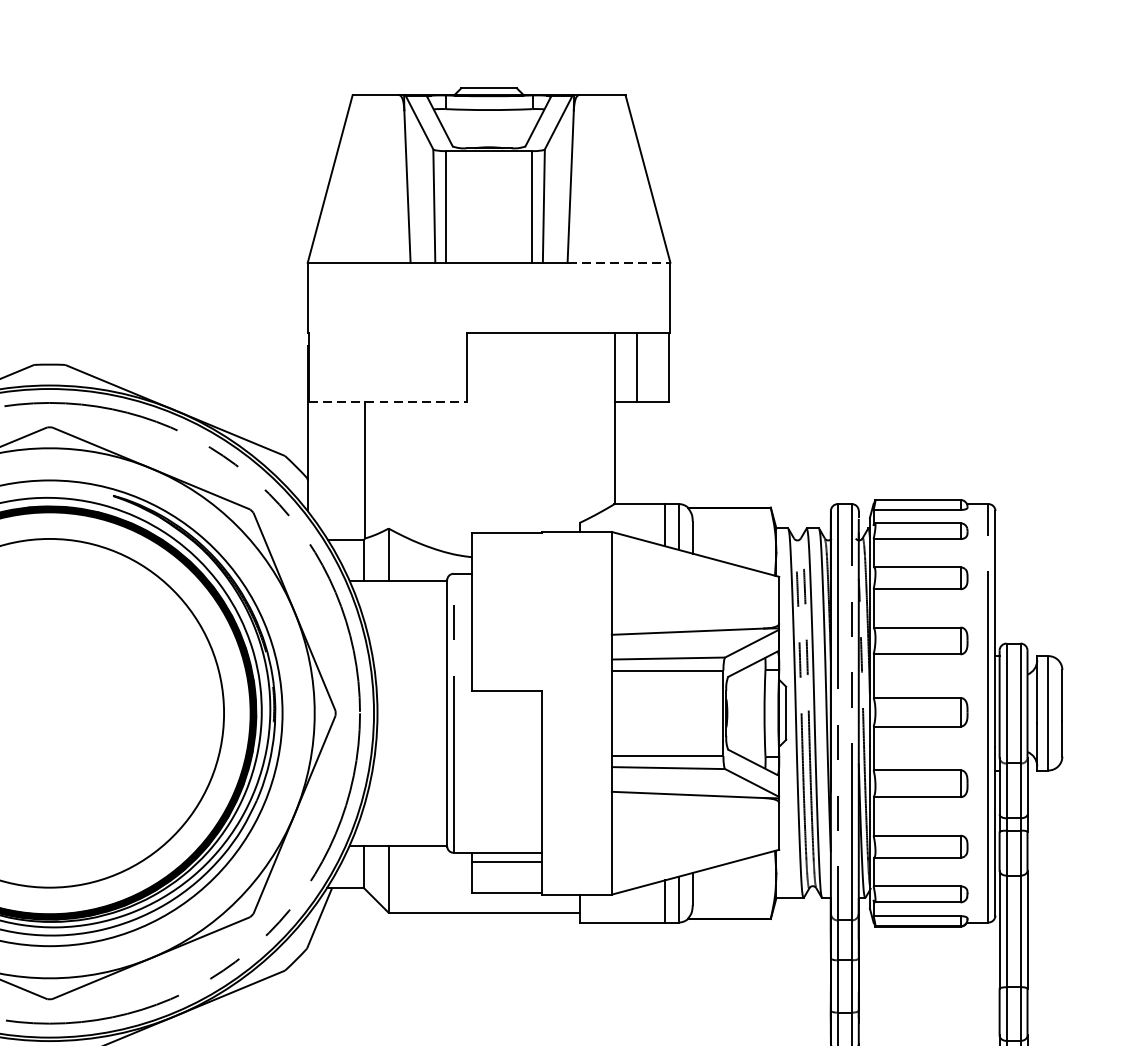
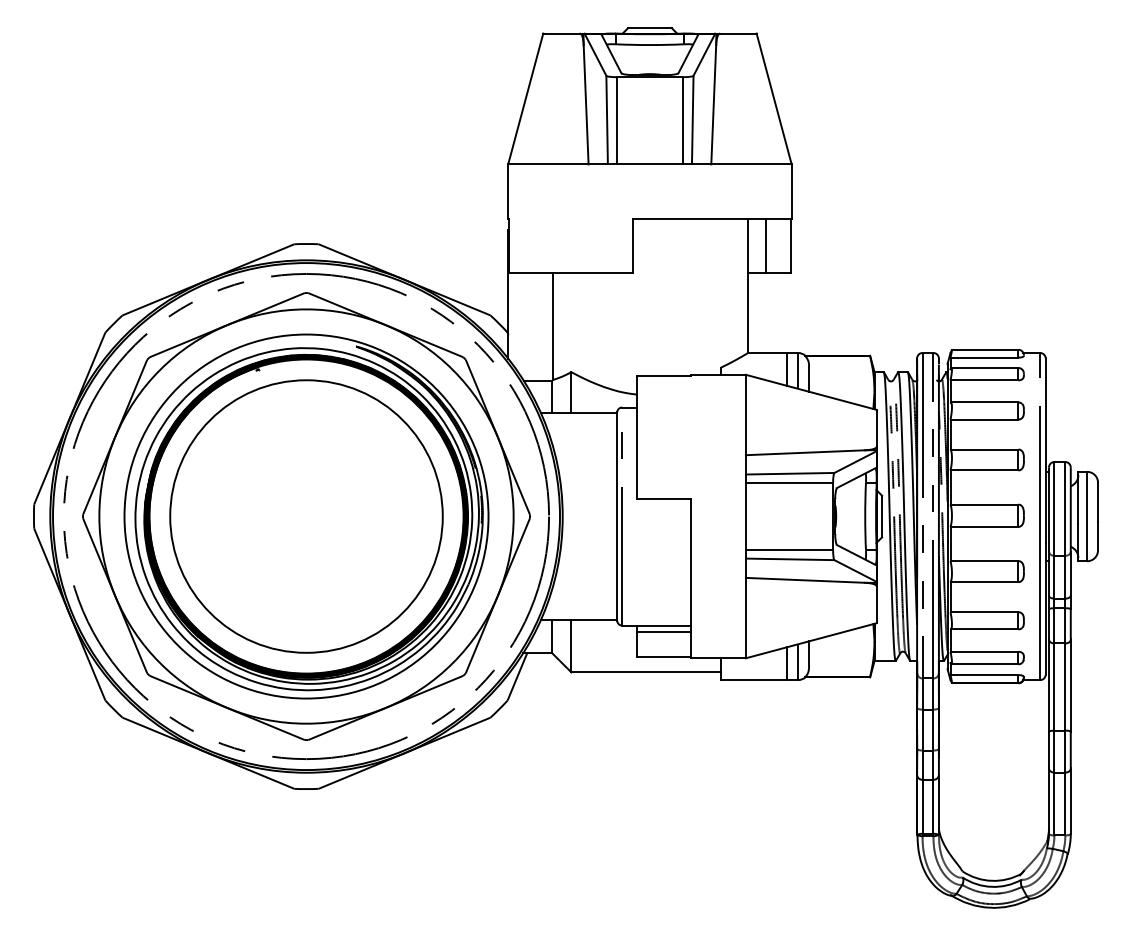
line: (619, 262) -> (751, 164), dashed -> solid
line: (387, 402) -> (570, 273), dashed -> solid

